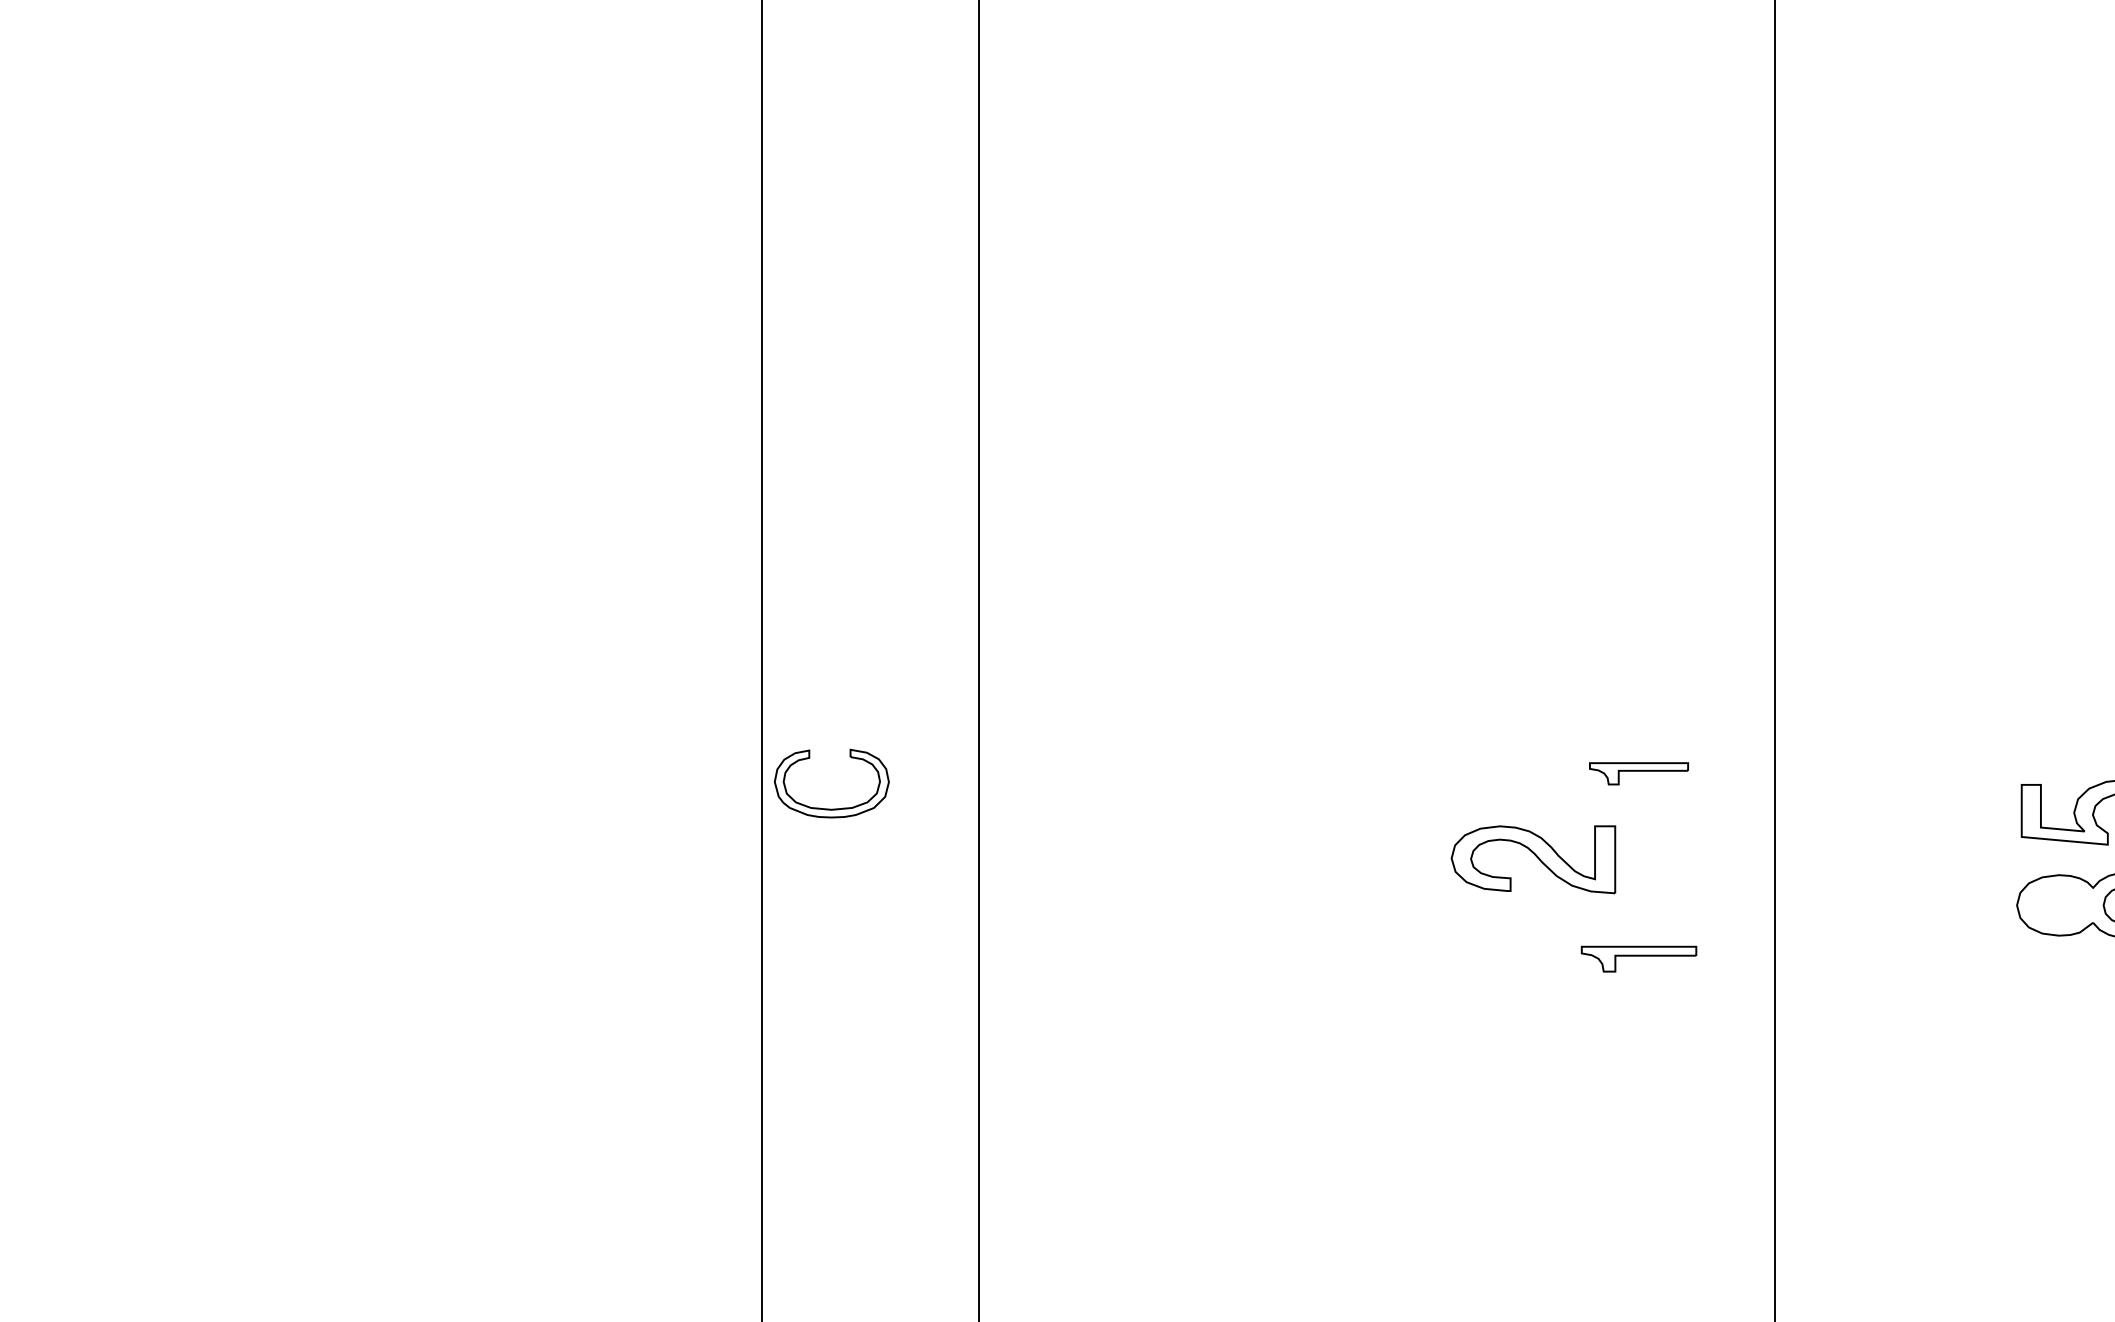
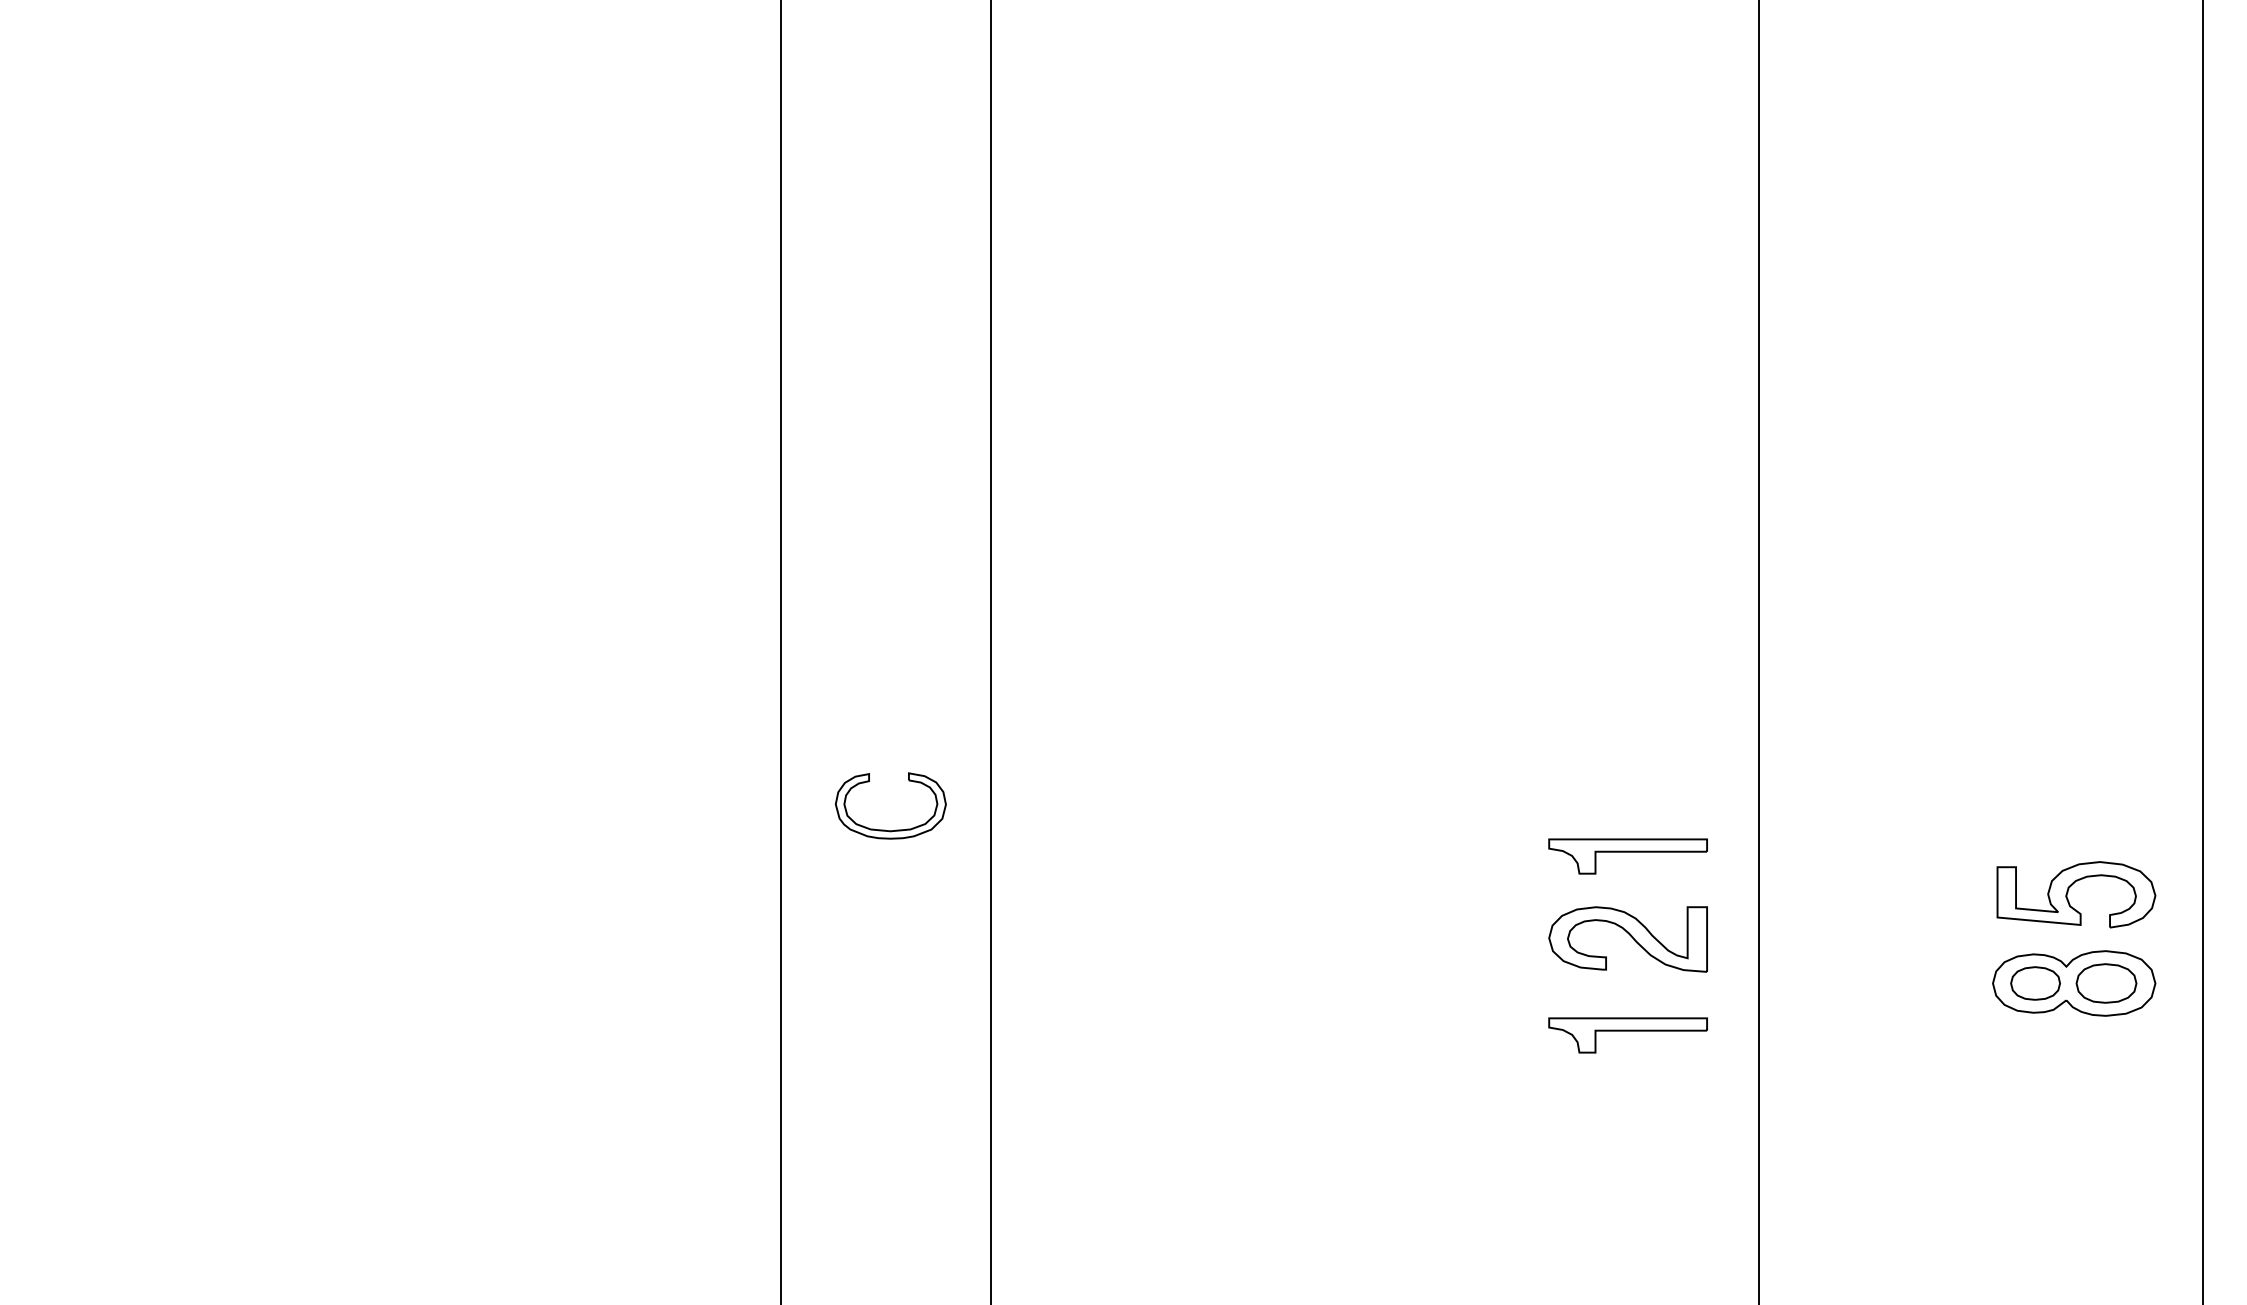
part: (1638, 773) -> (1627, 856), size x1.67
part: (826, 807) -> (885, 829), moved
part: (1532, 859) -> (1627, 939), moved
part: (2061, 905) -> (2035, 983), added
part: (1638, 959) -> (1627, 1035), size x1.43

